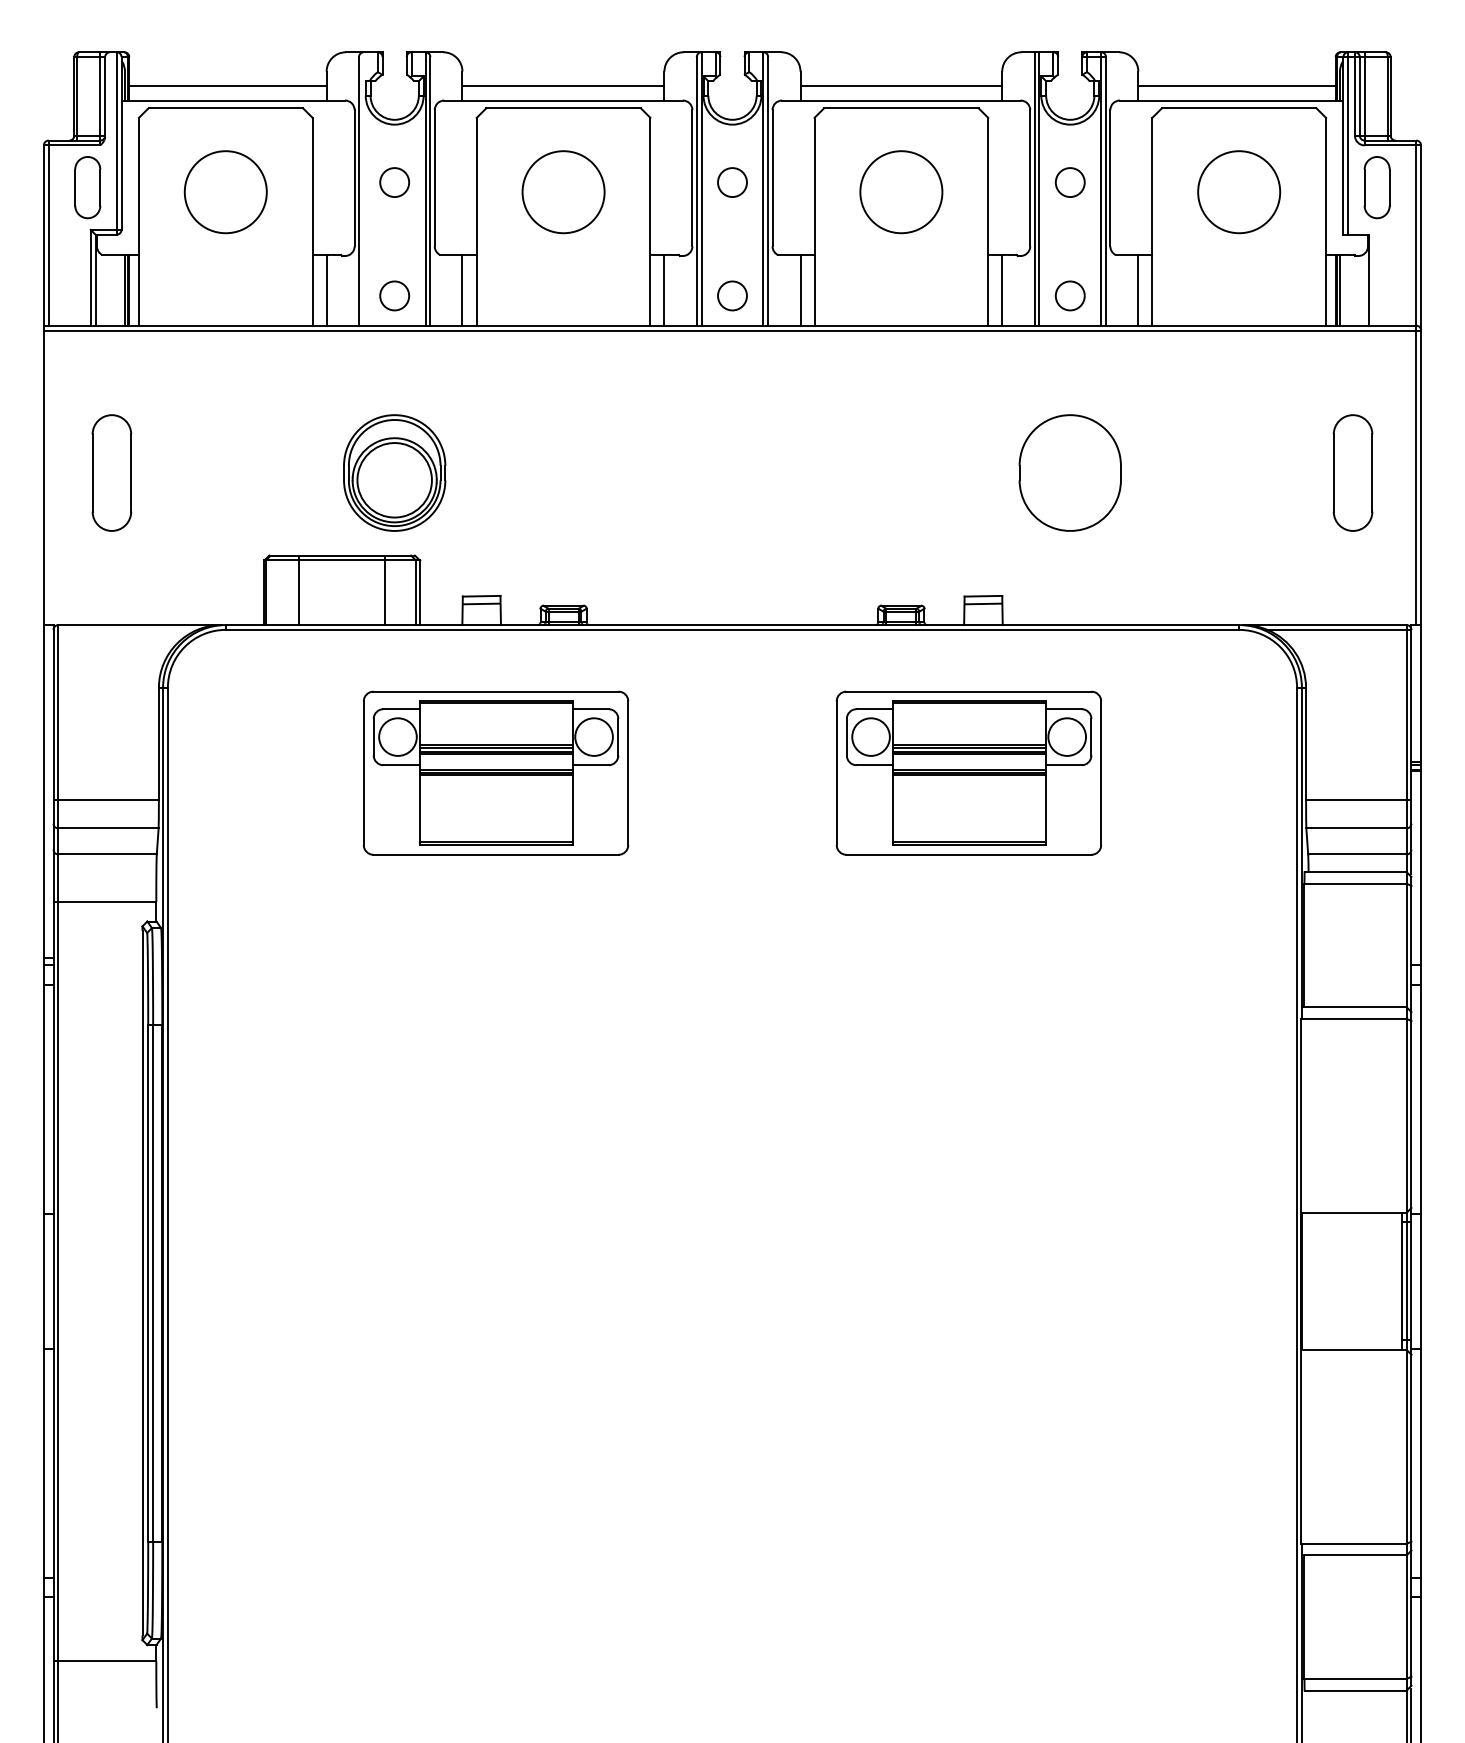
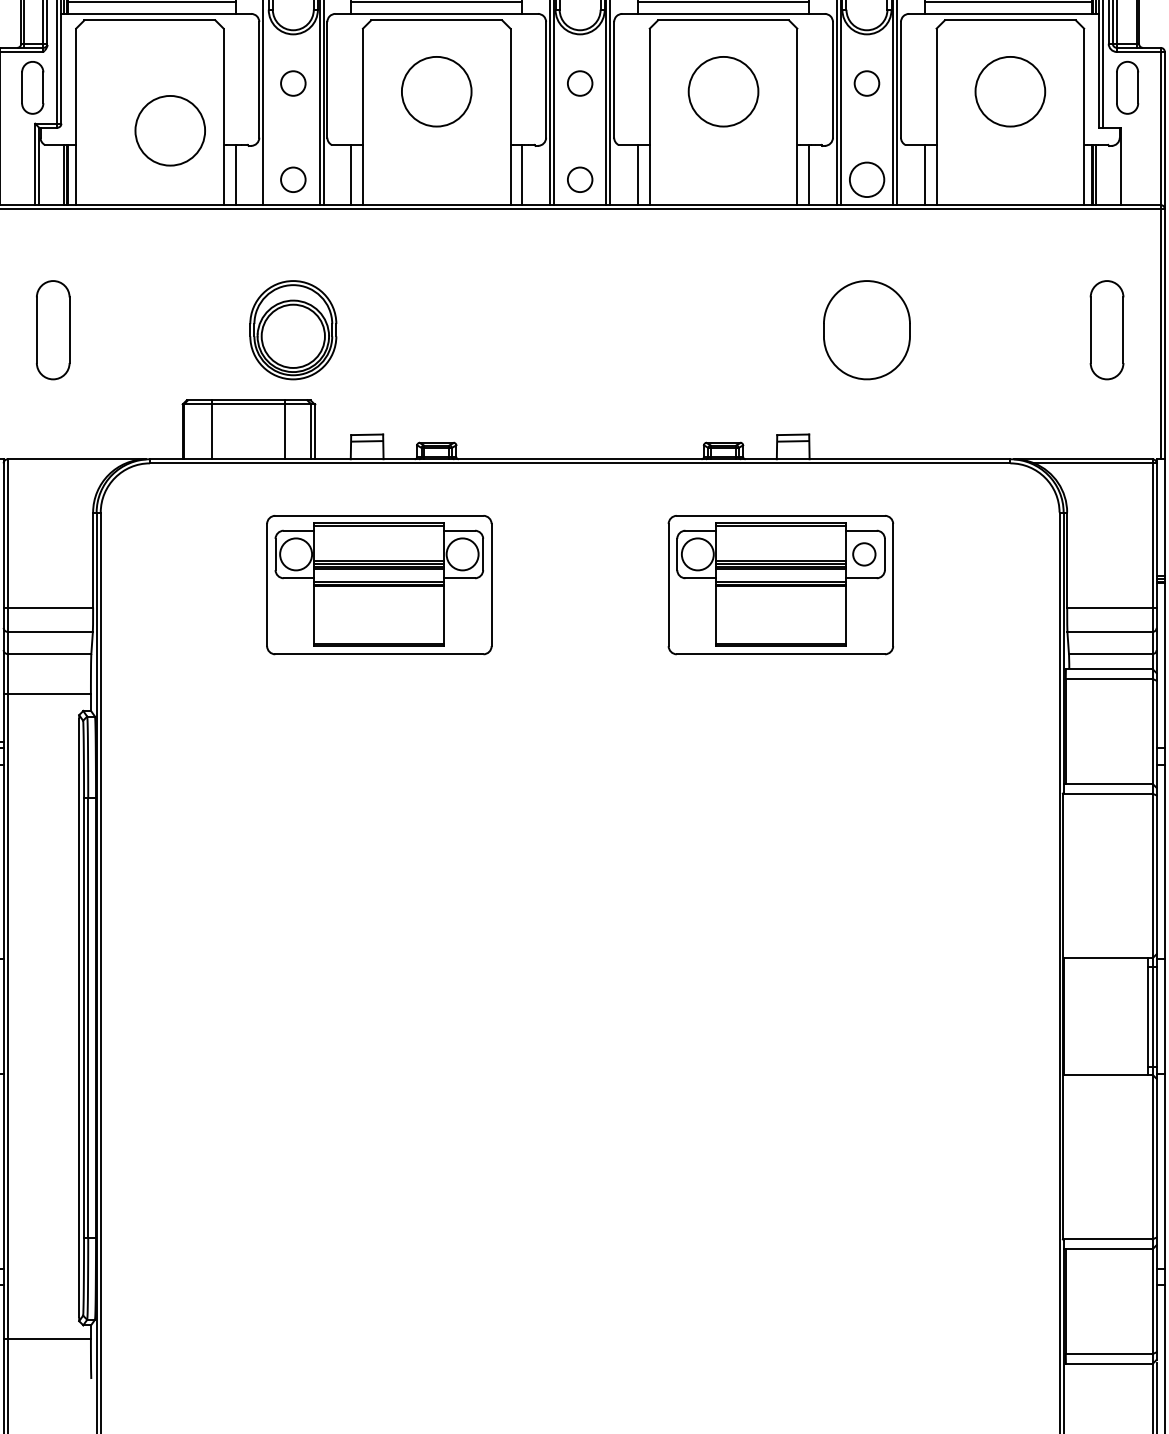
circle: (225, 192) -> (170, 131), moved
circle: (1069, 295) -> (866, 179), size x1.4
circle: (1067, 736) -> (864, 553), size x0.7

